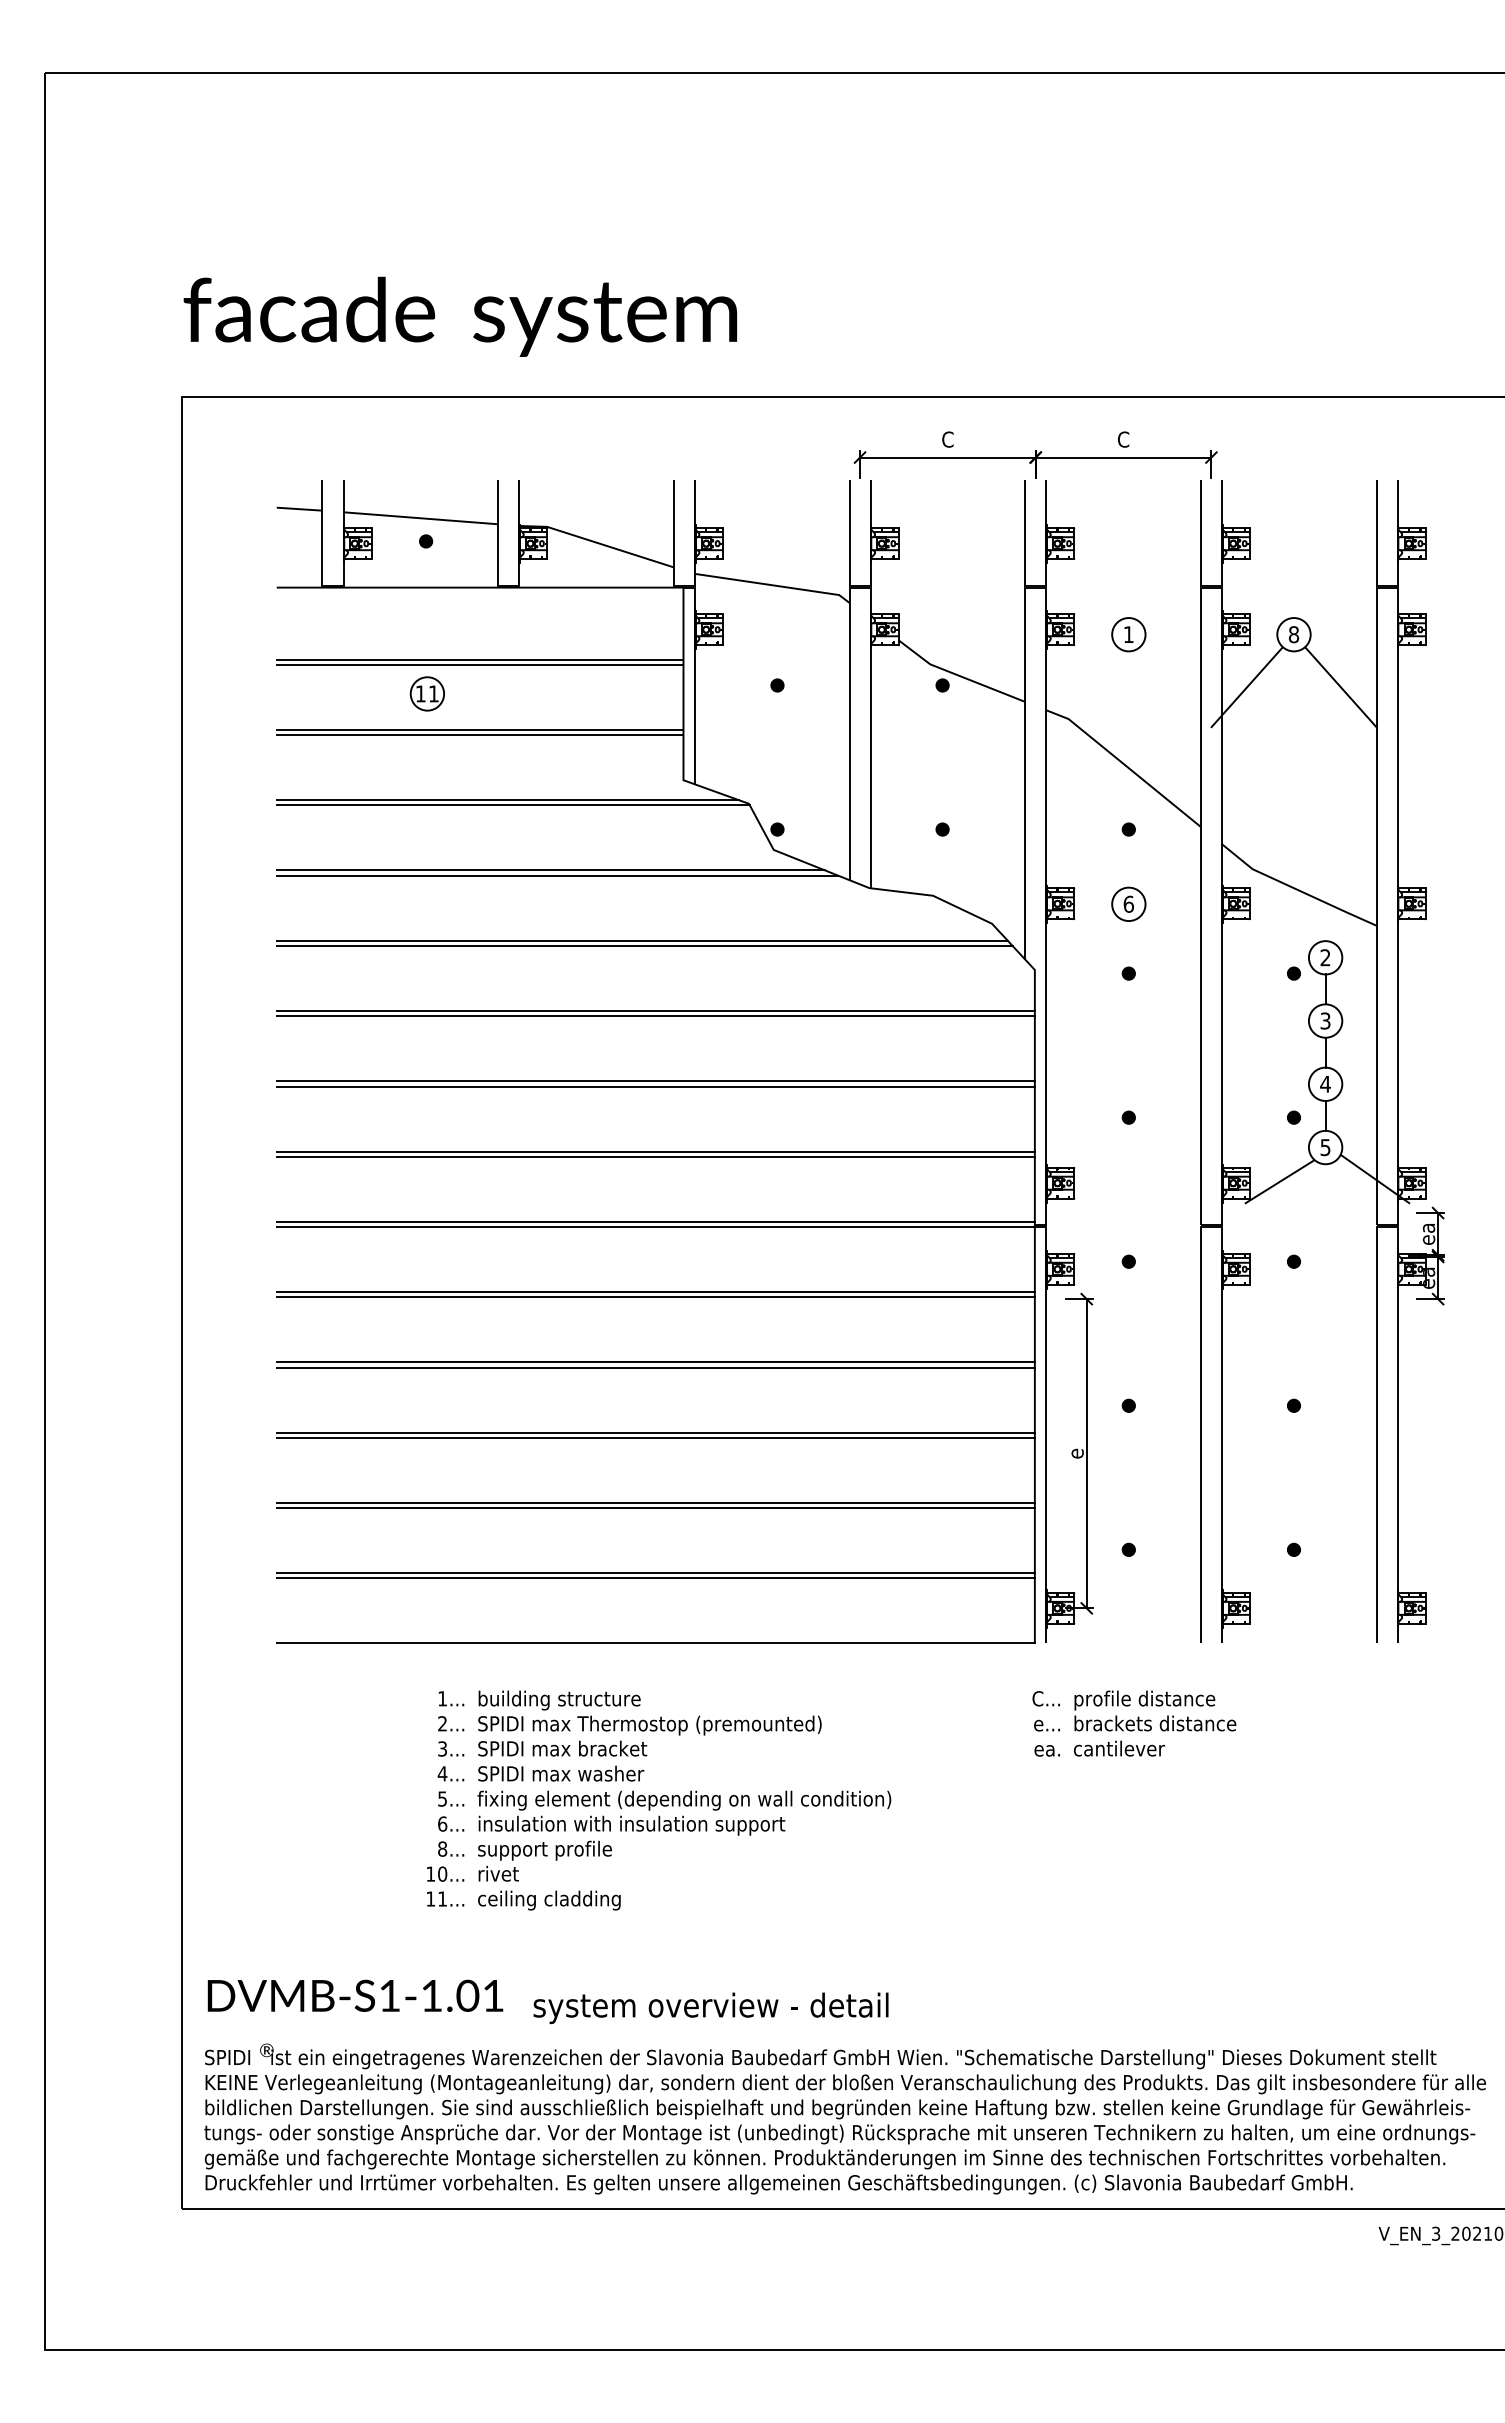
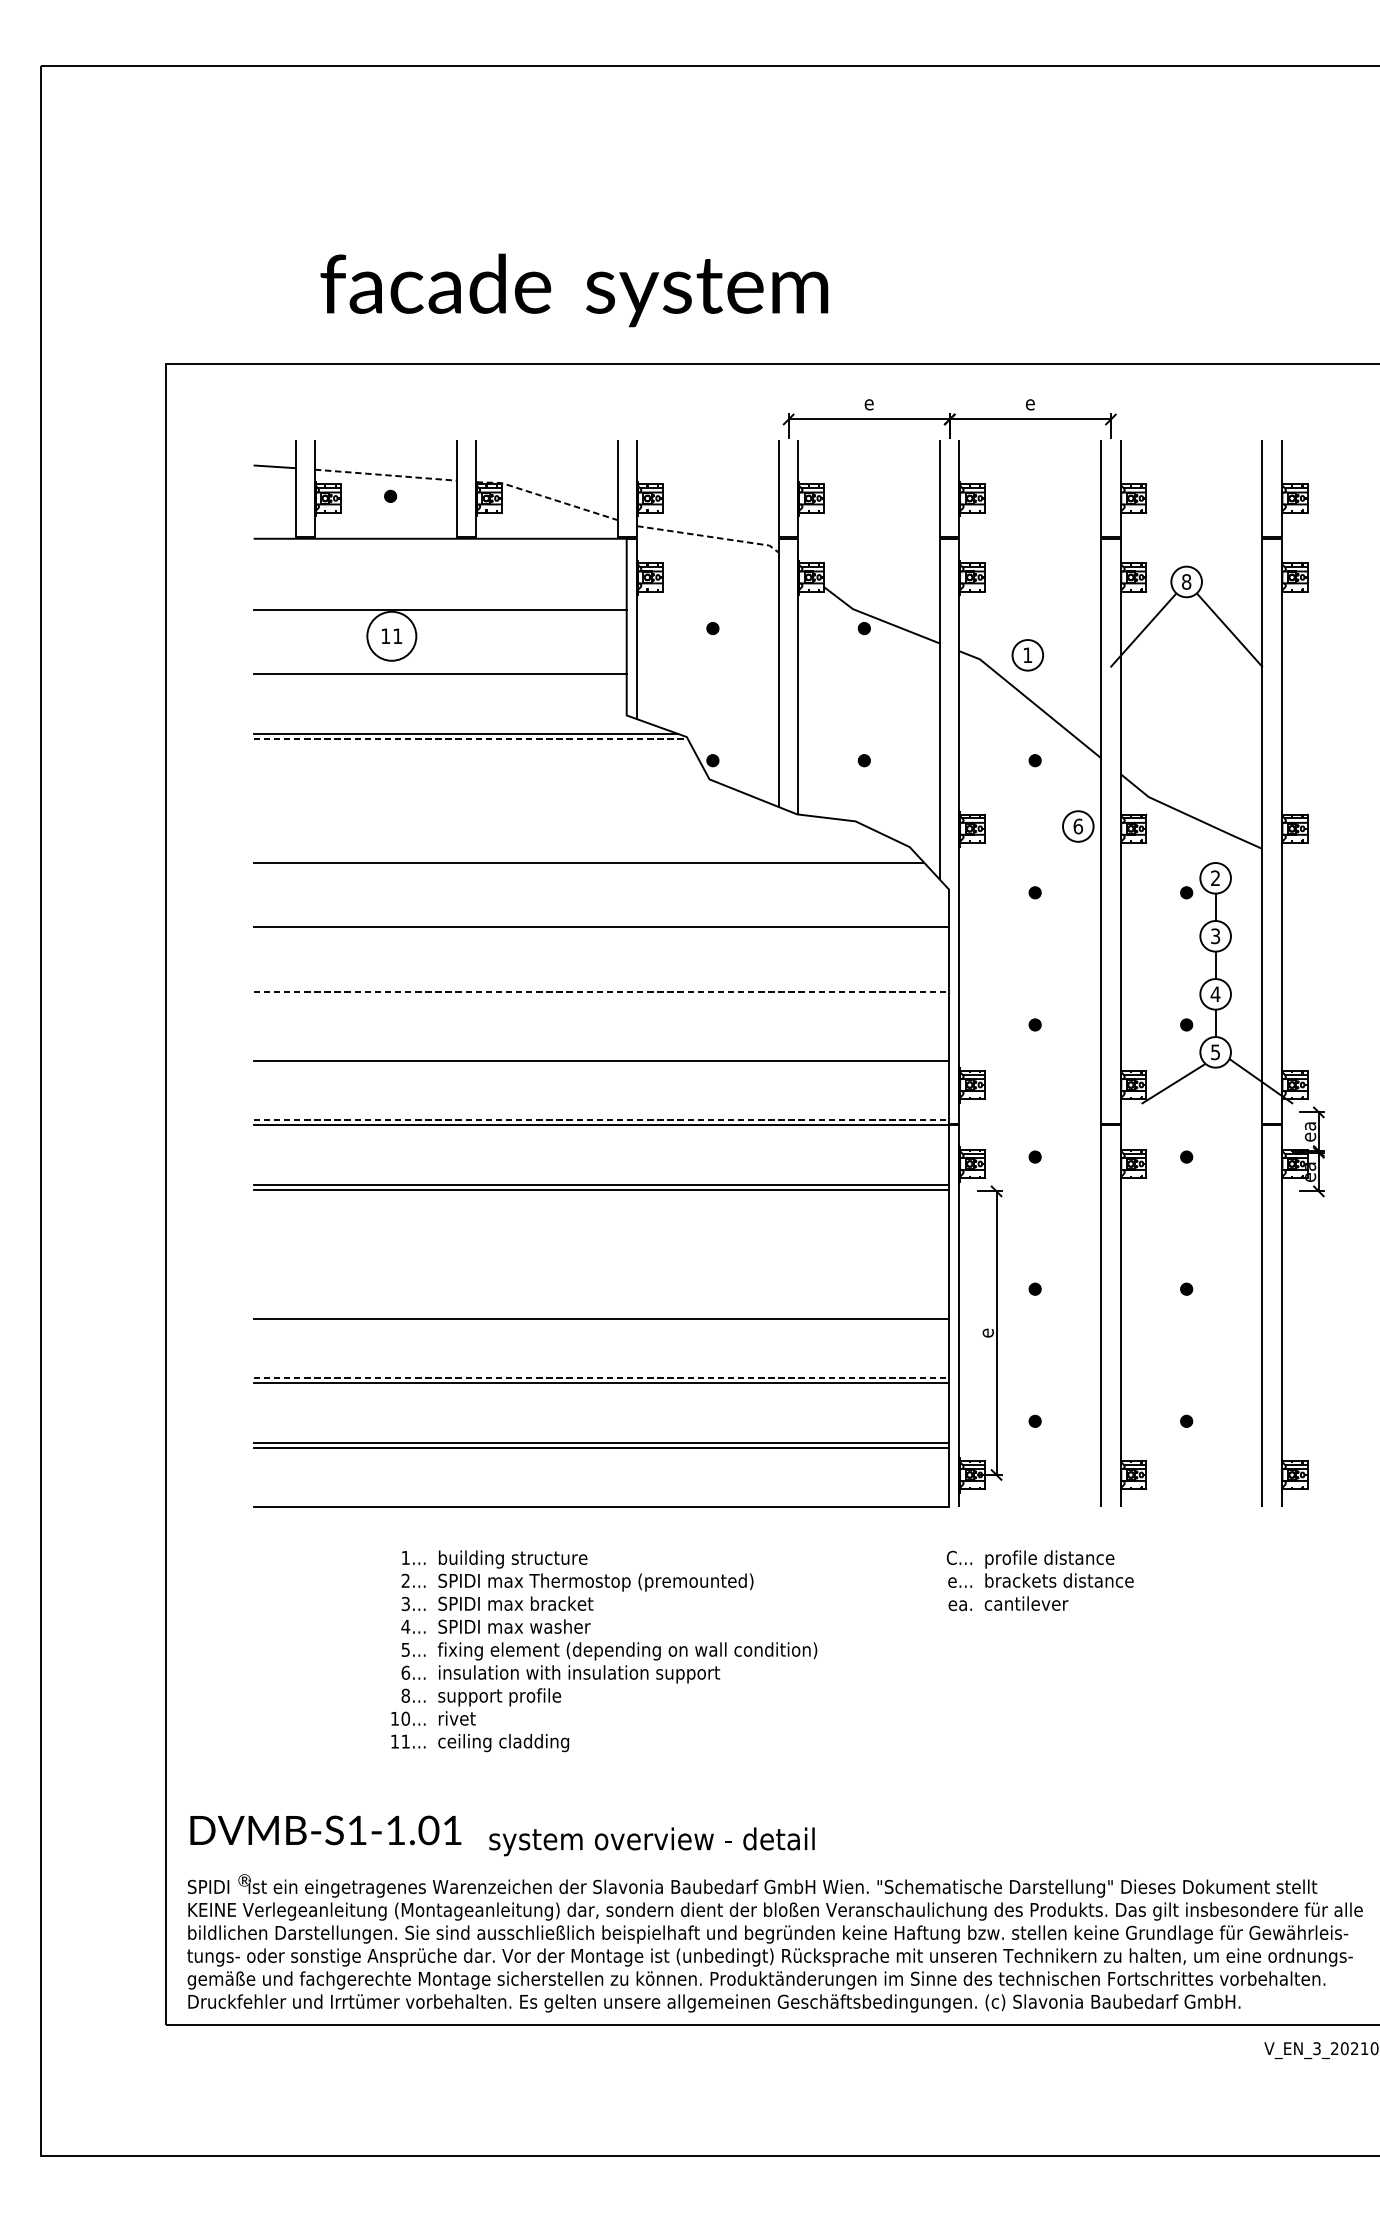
text: (460, 316) -> (574, 290), moved
text: (947, 439) -> (868, 402), C -> e
text: (1123, 439) -> (1030, 402), C -> e
line: (420, 518) -> (385, 475), solid -> dashed
line: (597, 542) -> (547, 497), solid -> dashed
line: (773, 585) -> (709, 536), solid -> dashed
part: (1128, 634) -> (1027, 655), moved
line: (479, 659) -> (439, 604), removed
circle: (427, 693) -> (391, 635), size x1.6
line: (479, 729) -> (439, 668), removed
line: (513, 805) -> (470, 738), solid -> dashed
line: (550, 870) -> (504, 798), removed
line: (557, 875) -> (511, 802), removed
part: (1128, 903) -> (1077, 825), moved
line: (644, 946) -> (590, 867), removed
line: (655, 1016) -> (601, 932), removed
line: (656, 1081) -> (601, 991), solid -> dashed
line: (655, 1086) -> (601, 996), removed
line: (655, 1151) -> (601, 1055), removed
line: (656, 1221) -> (601, 1120), solid -> dashed
line: (655, 1362) -> (601, 1249), removed
line: (655, 1367) -> (601, 1254), removed
line: (655, 1432) -> (601, 1313), removed
line: (656, 1502) -> (601, 1377), solid -> dashed

